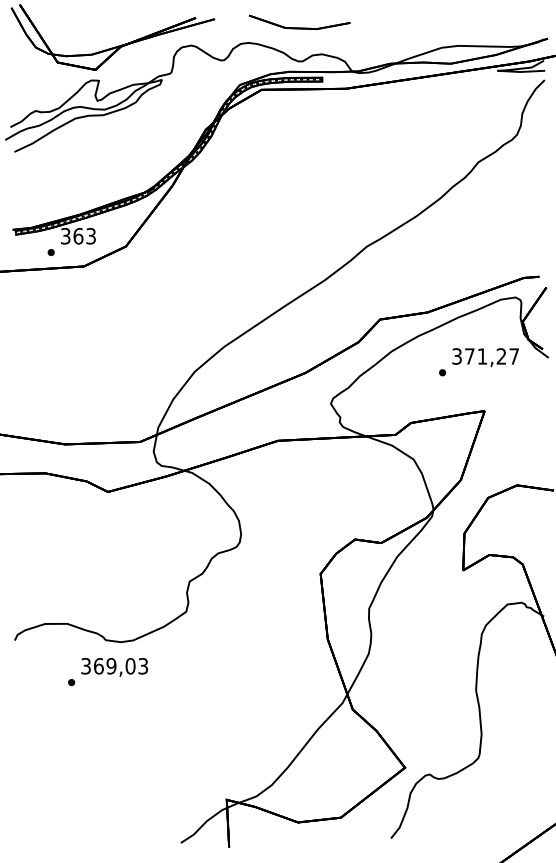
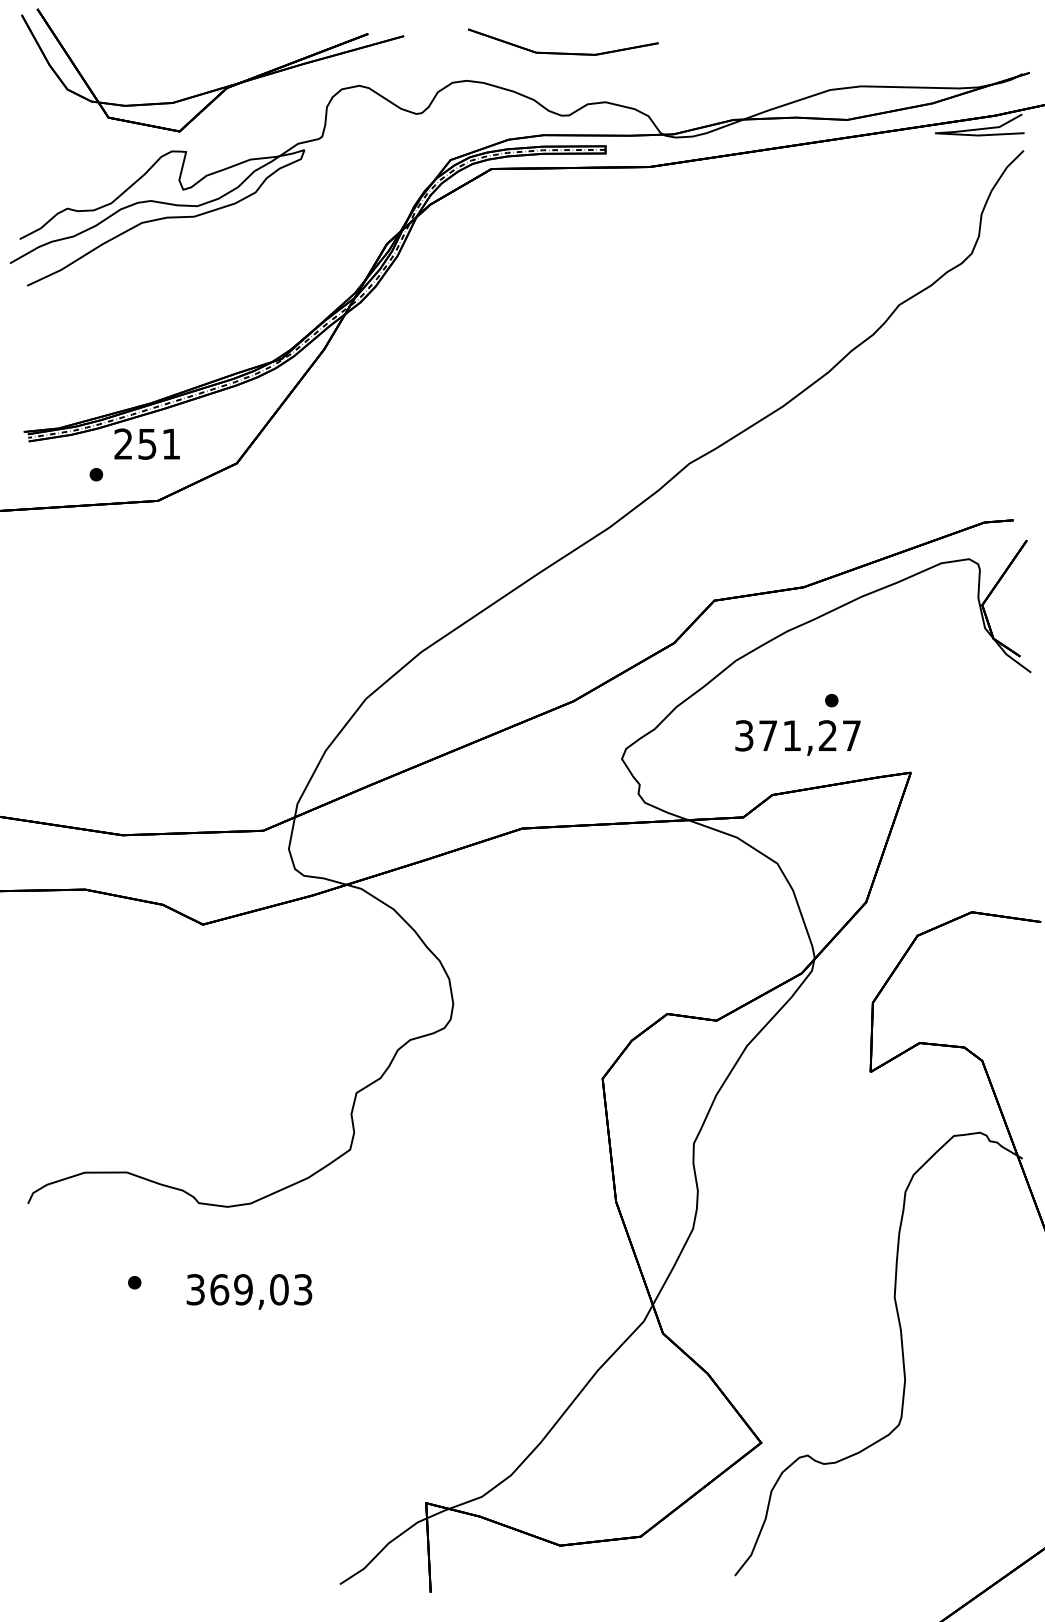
text: (78, 236) -> (147, 444), 363 -> 251
text: (485, 357) -> (797, 737), moved
text: (114, 667) -> (249, 1292), moved

